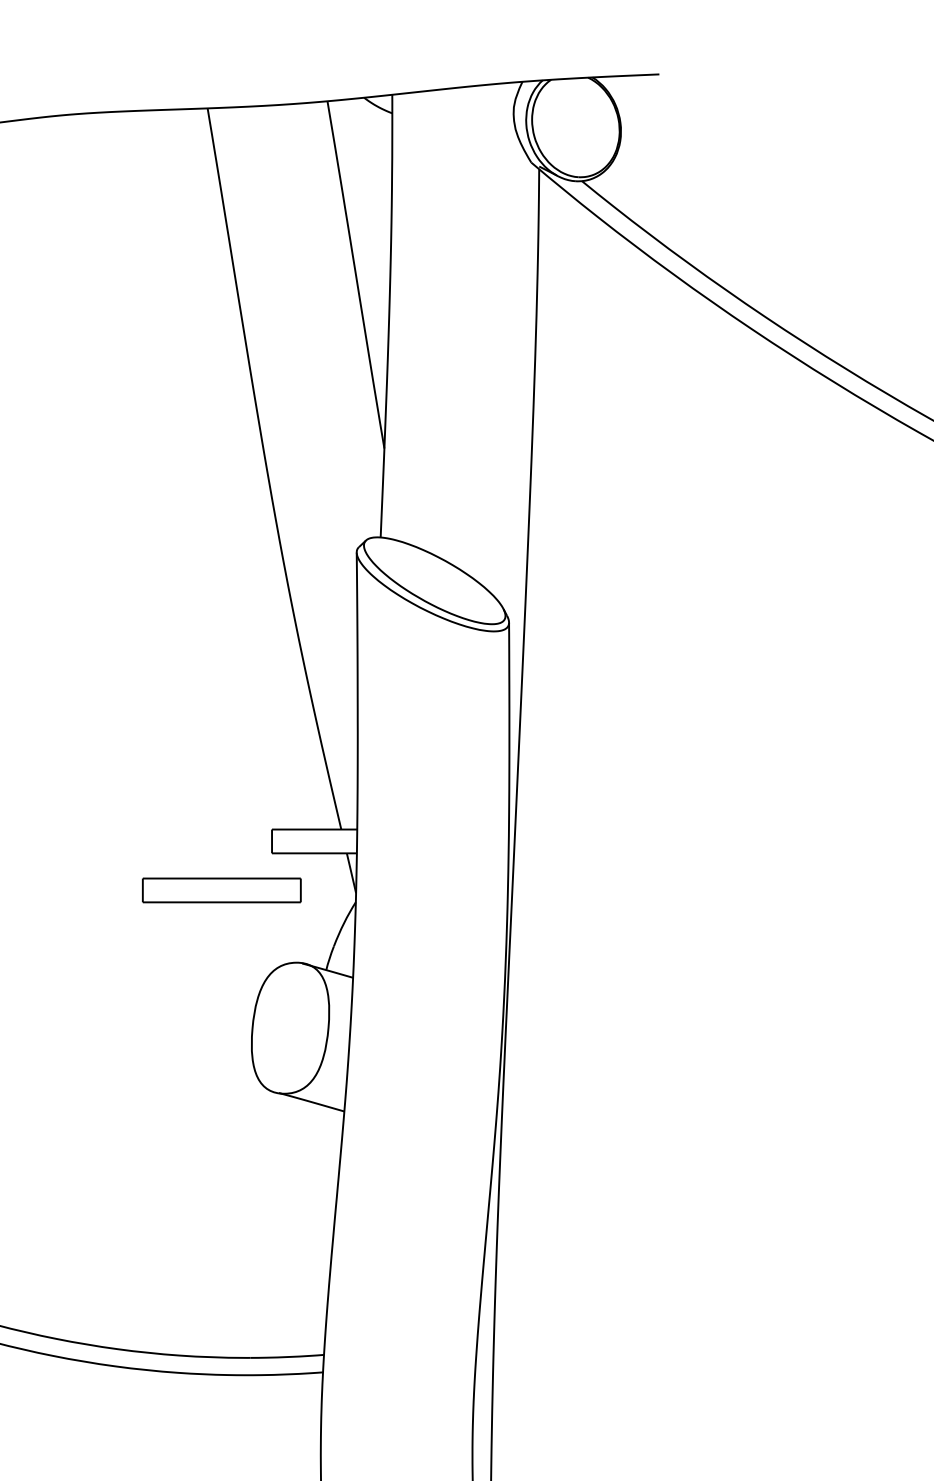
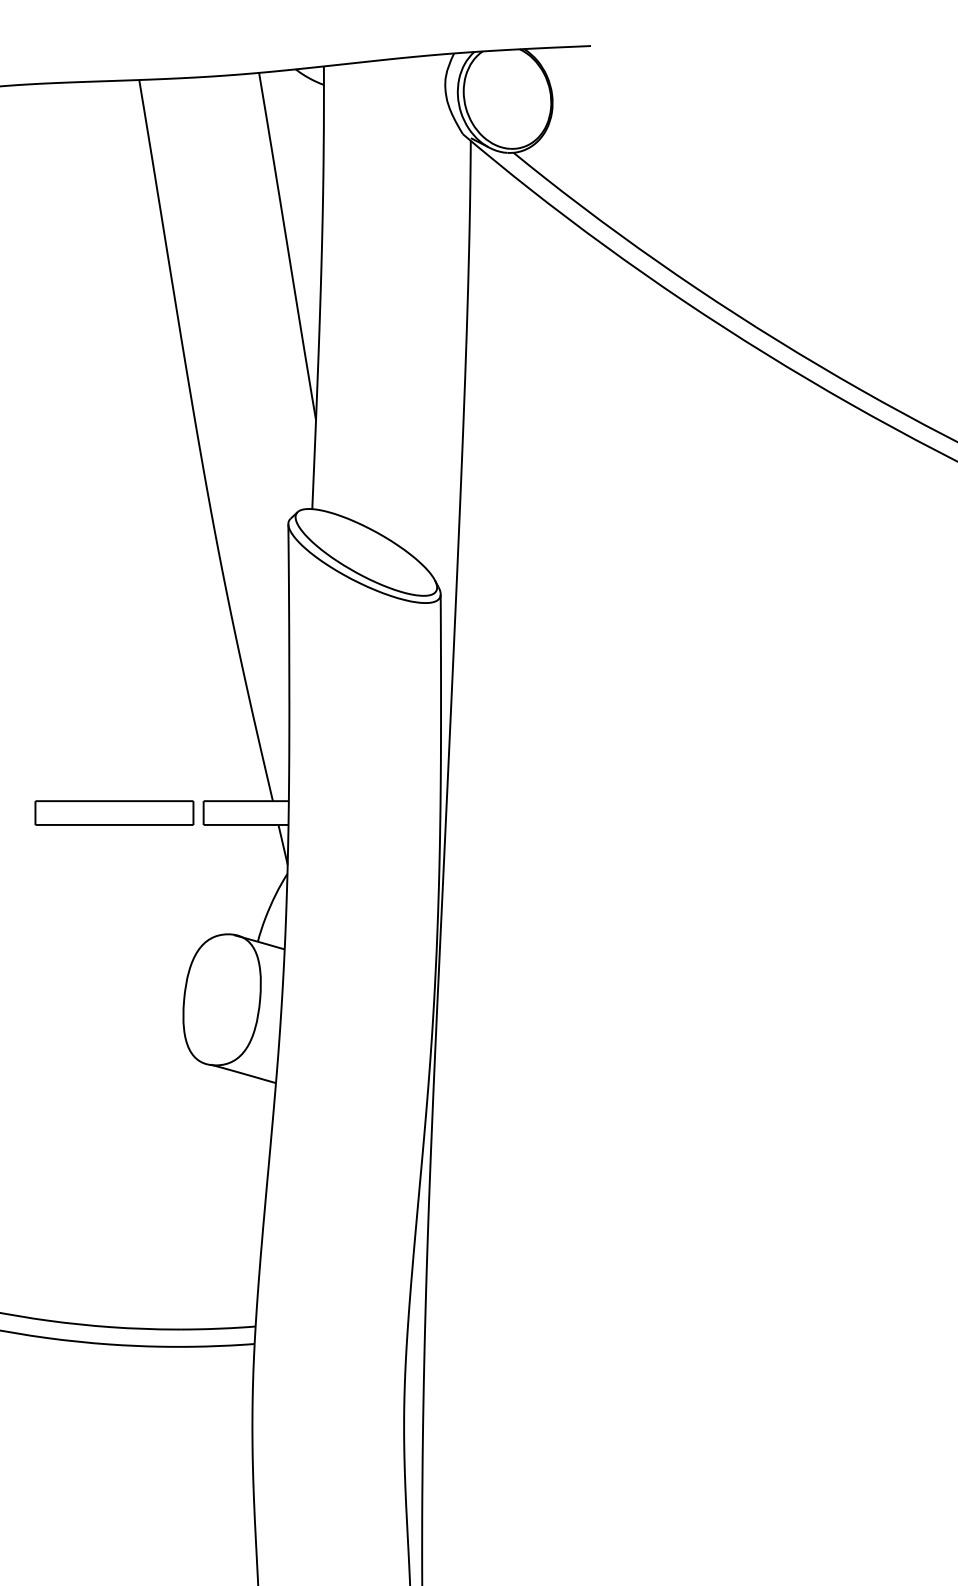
part: (221, 889) -> (114, 812), moved

